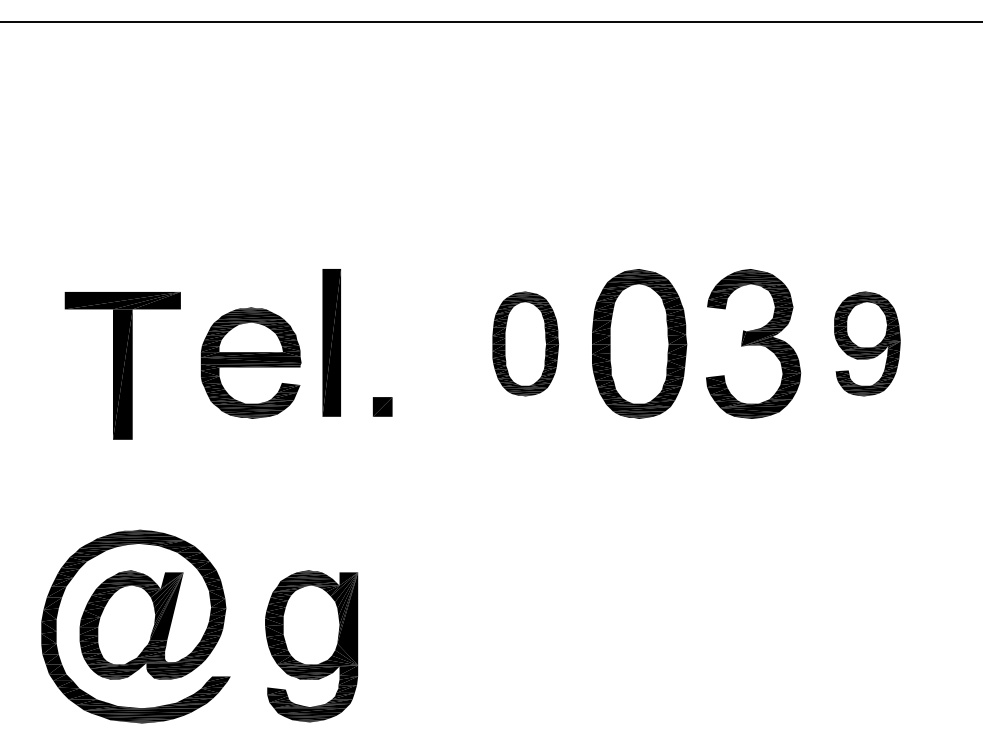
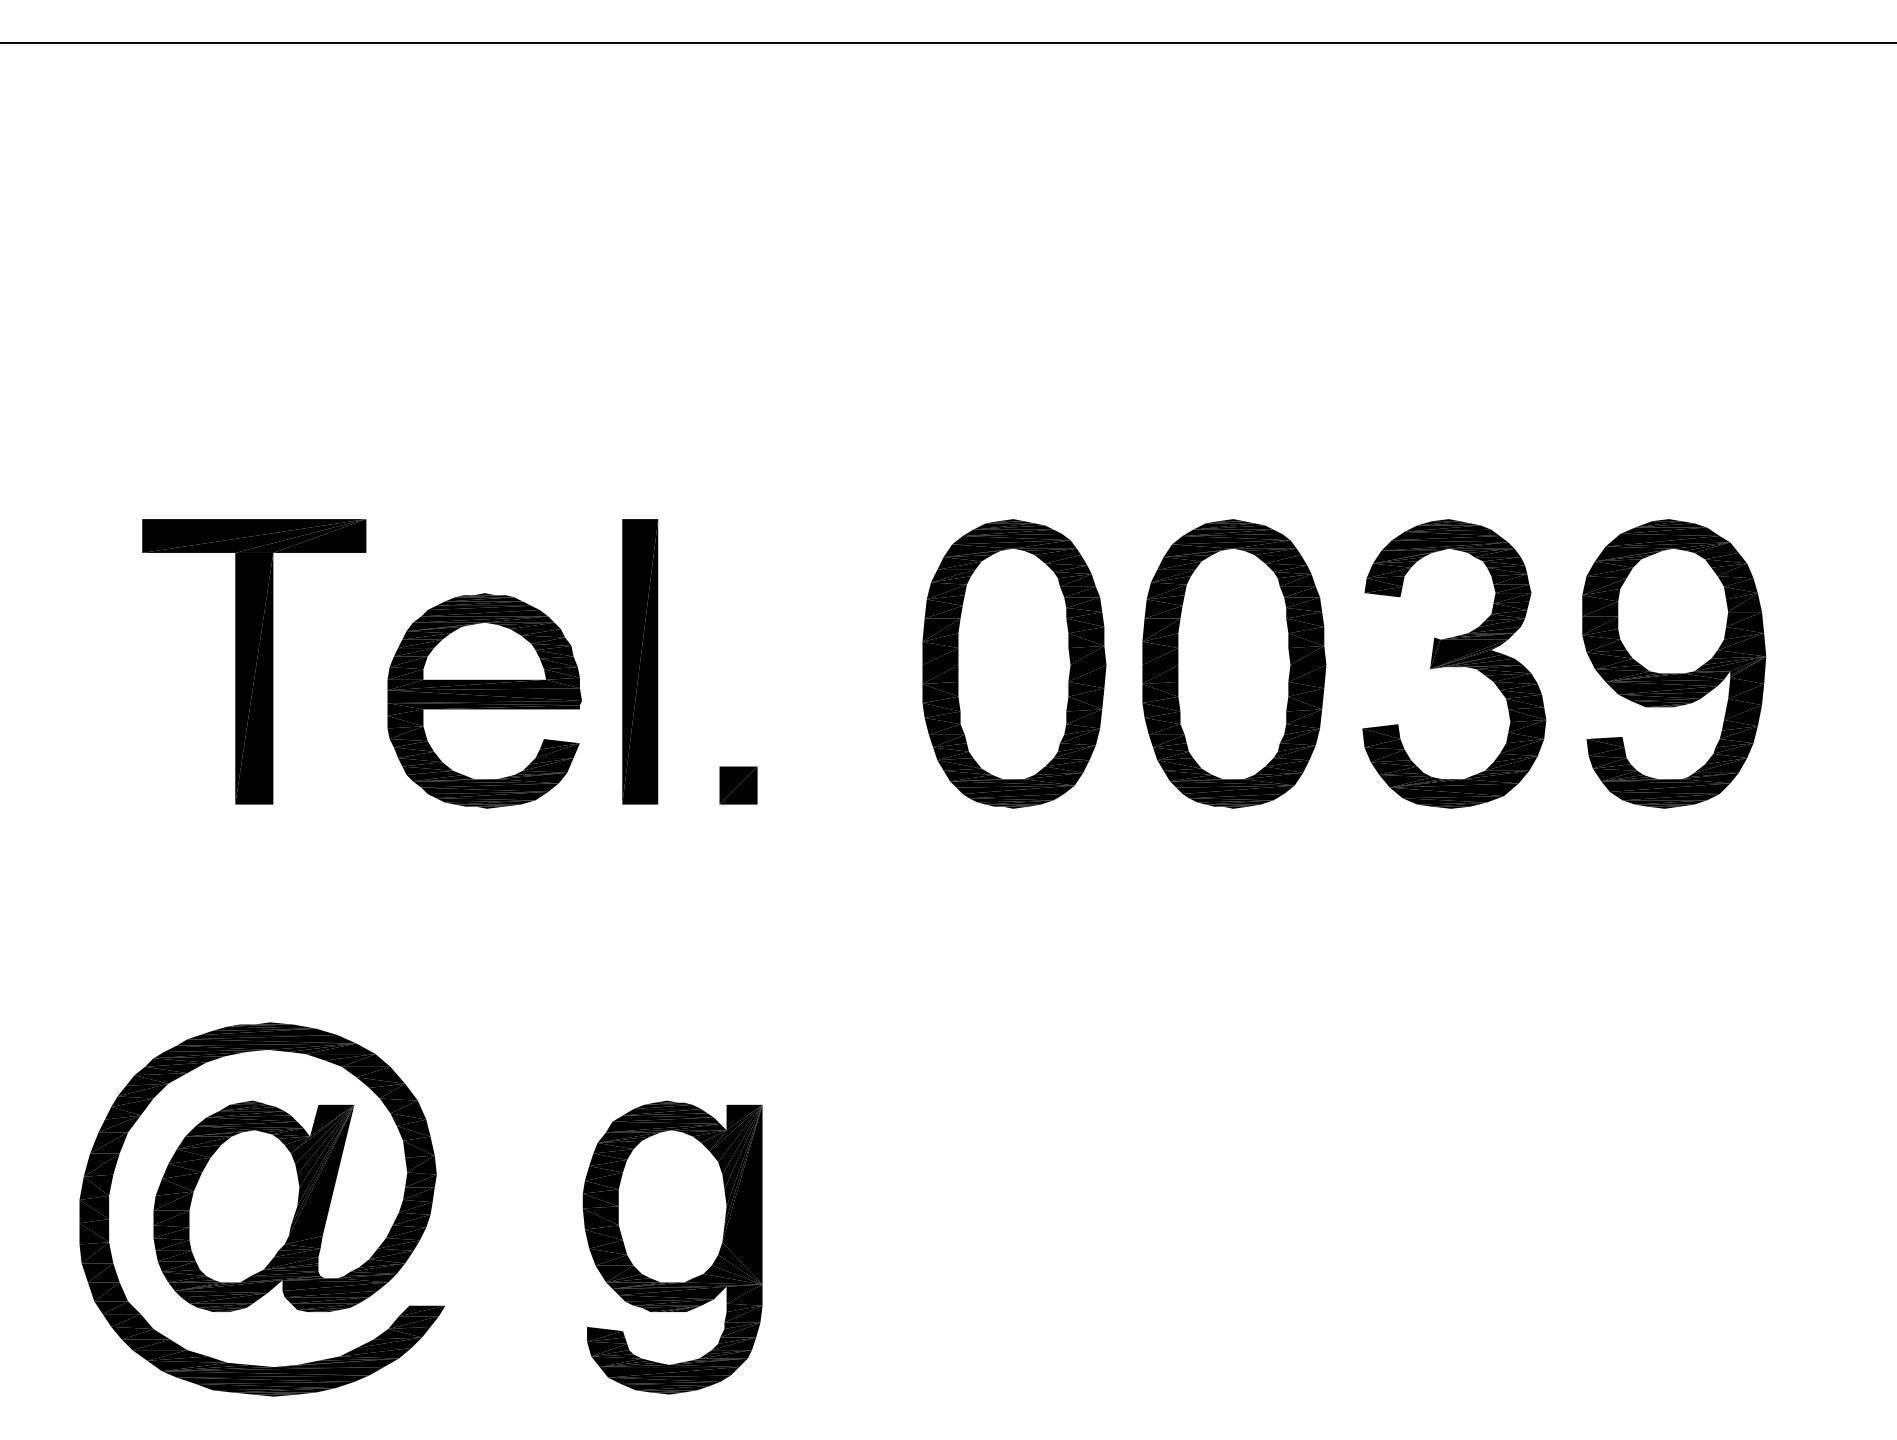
part: (525, 343) -> (1014, 663), size x1.43
part: (867, 343) -> (1674, 663), size x1.43
part: (122, 365) -> (253, 661), moved
part: (311, 646) -> (672, 1247), moved

